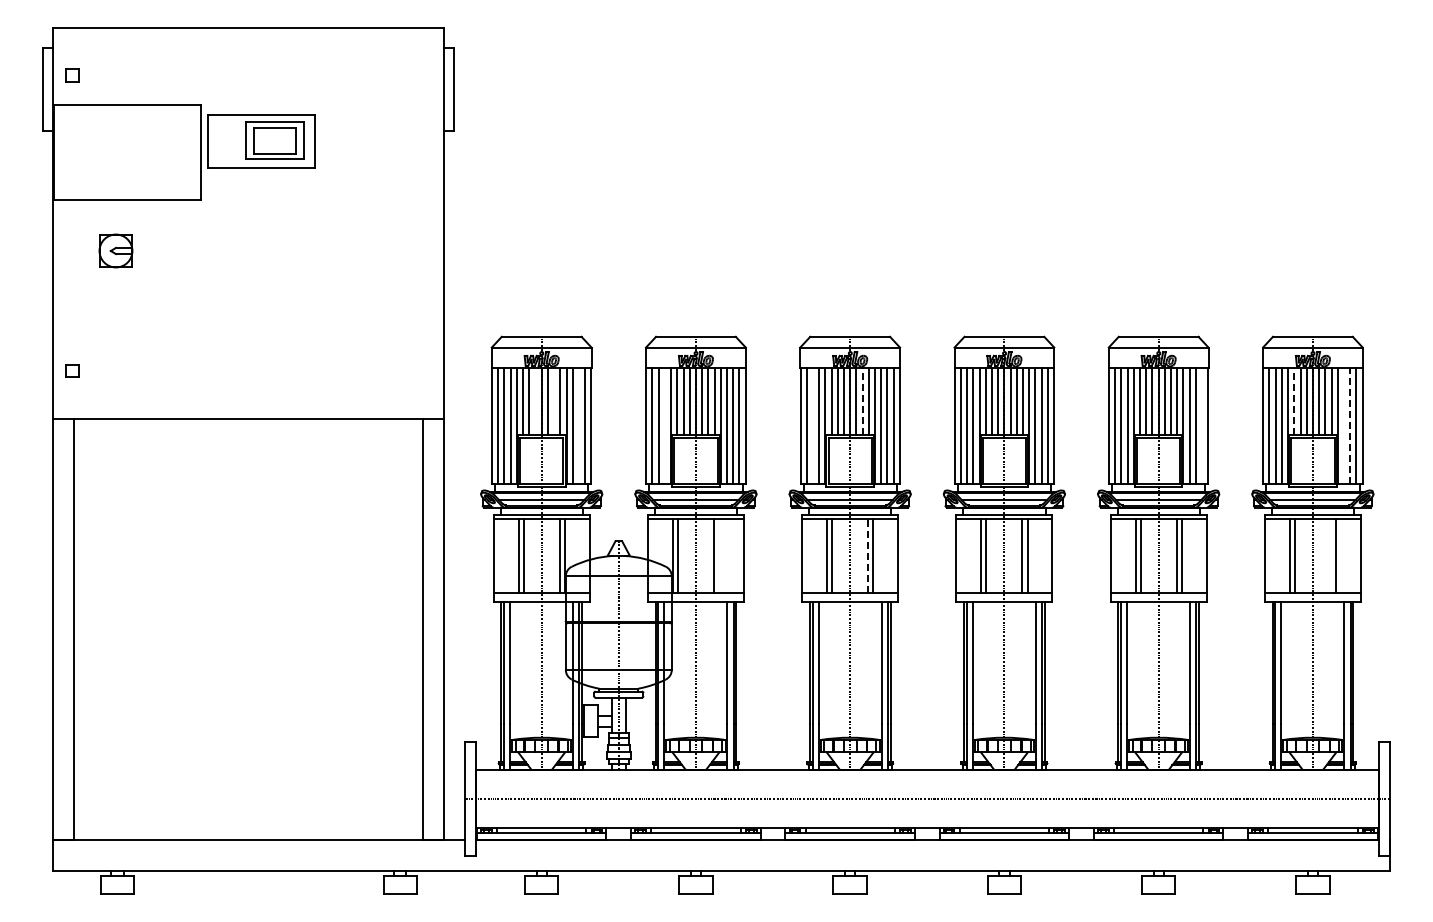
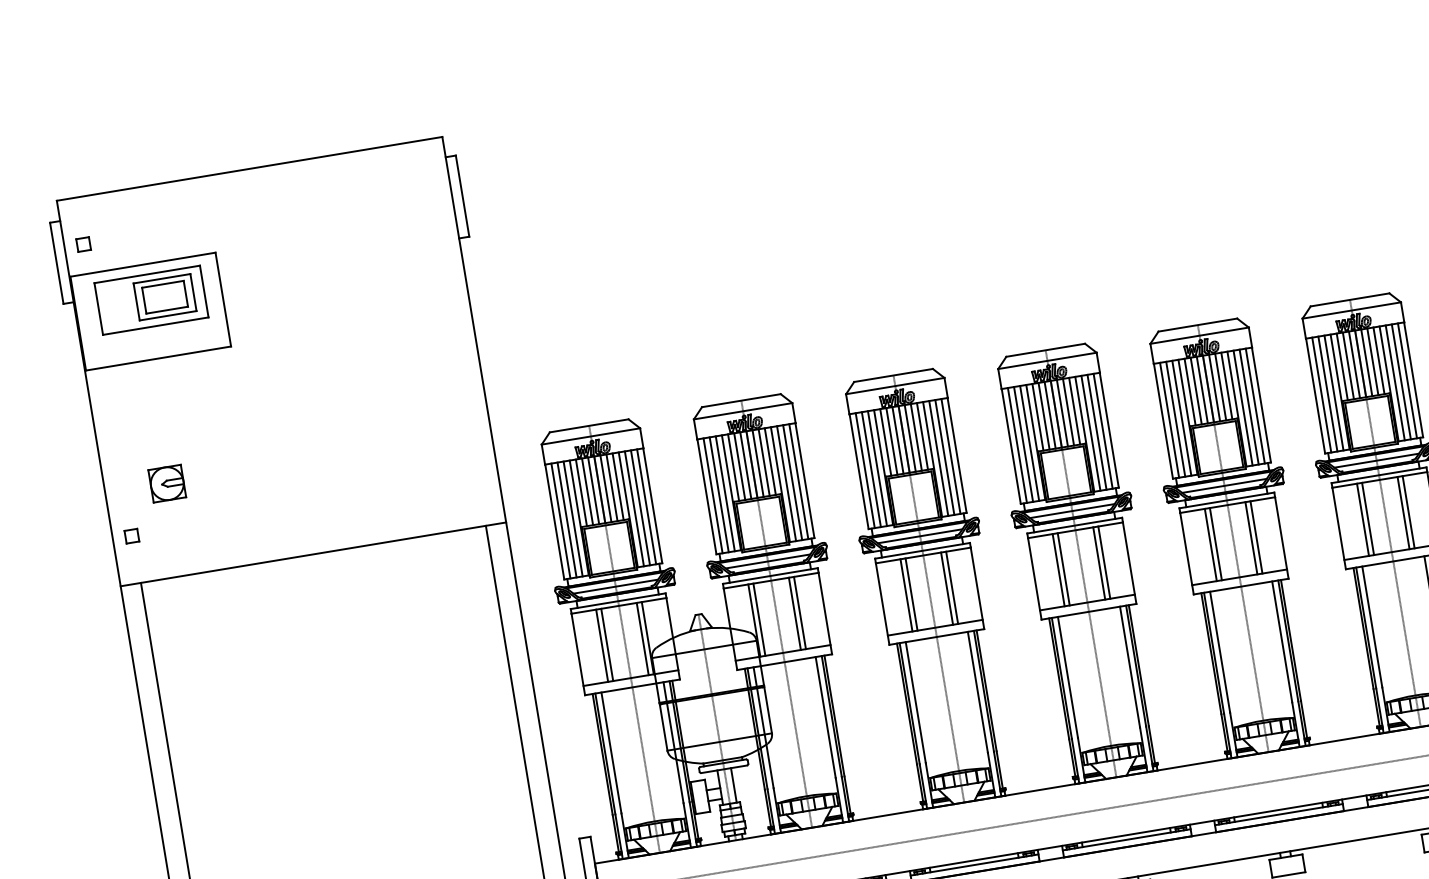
part: (261, 141) -> (151, 300), moved
part: (115, 250) -> (166, 483), moved
line: (535, 401) -> (593, 490), added
line: (554, 401) -> (612, 487), added
line: (862, 401) -> (916, 437), dashed -> solid
line: (1294, 401) -> (1342, 366), dashed -> solid
line: (578, 425) -> (639, 507), added
line: (664, 425) -> (724, 493), added
line: (812, 425) -> (870, 469), added
line: (1202, 425) -> (1255, 405), added
line: (1343, 425) -> (1394, 382), added
line: (1350, 425) -> (1401, 381), dashed -> solid
line: (719, 555) -> (800, 612), added
line: (868, 555) -> (947, 588), dashed -> solid
line: (1330, 555) -> (1403, 512), added

